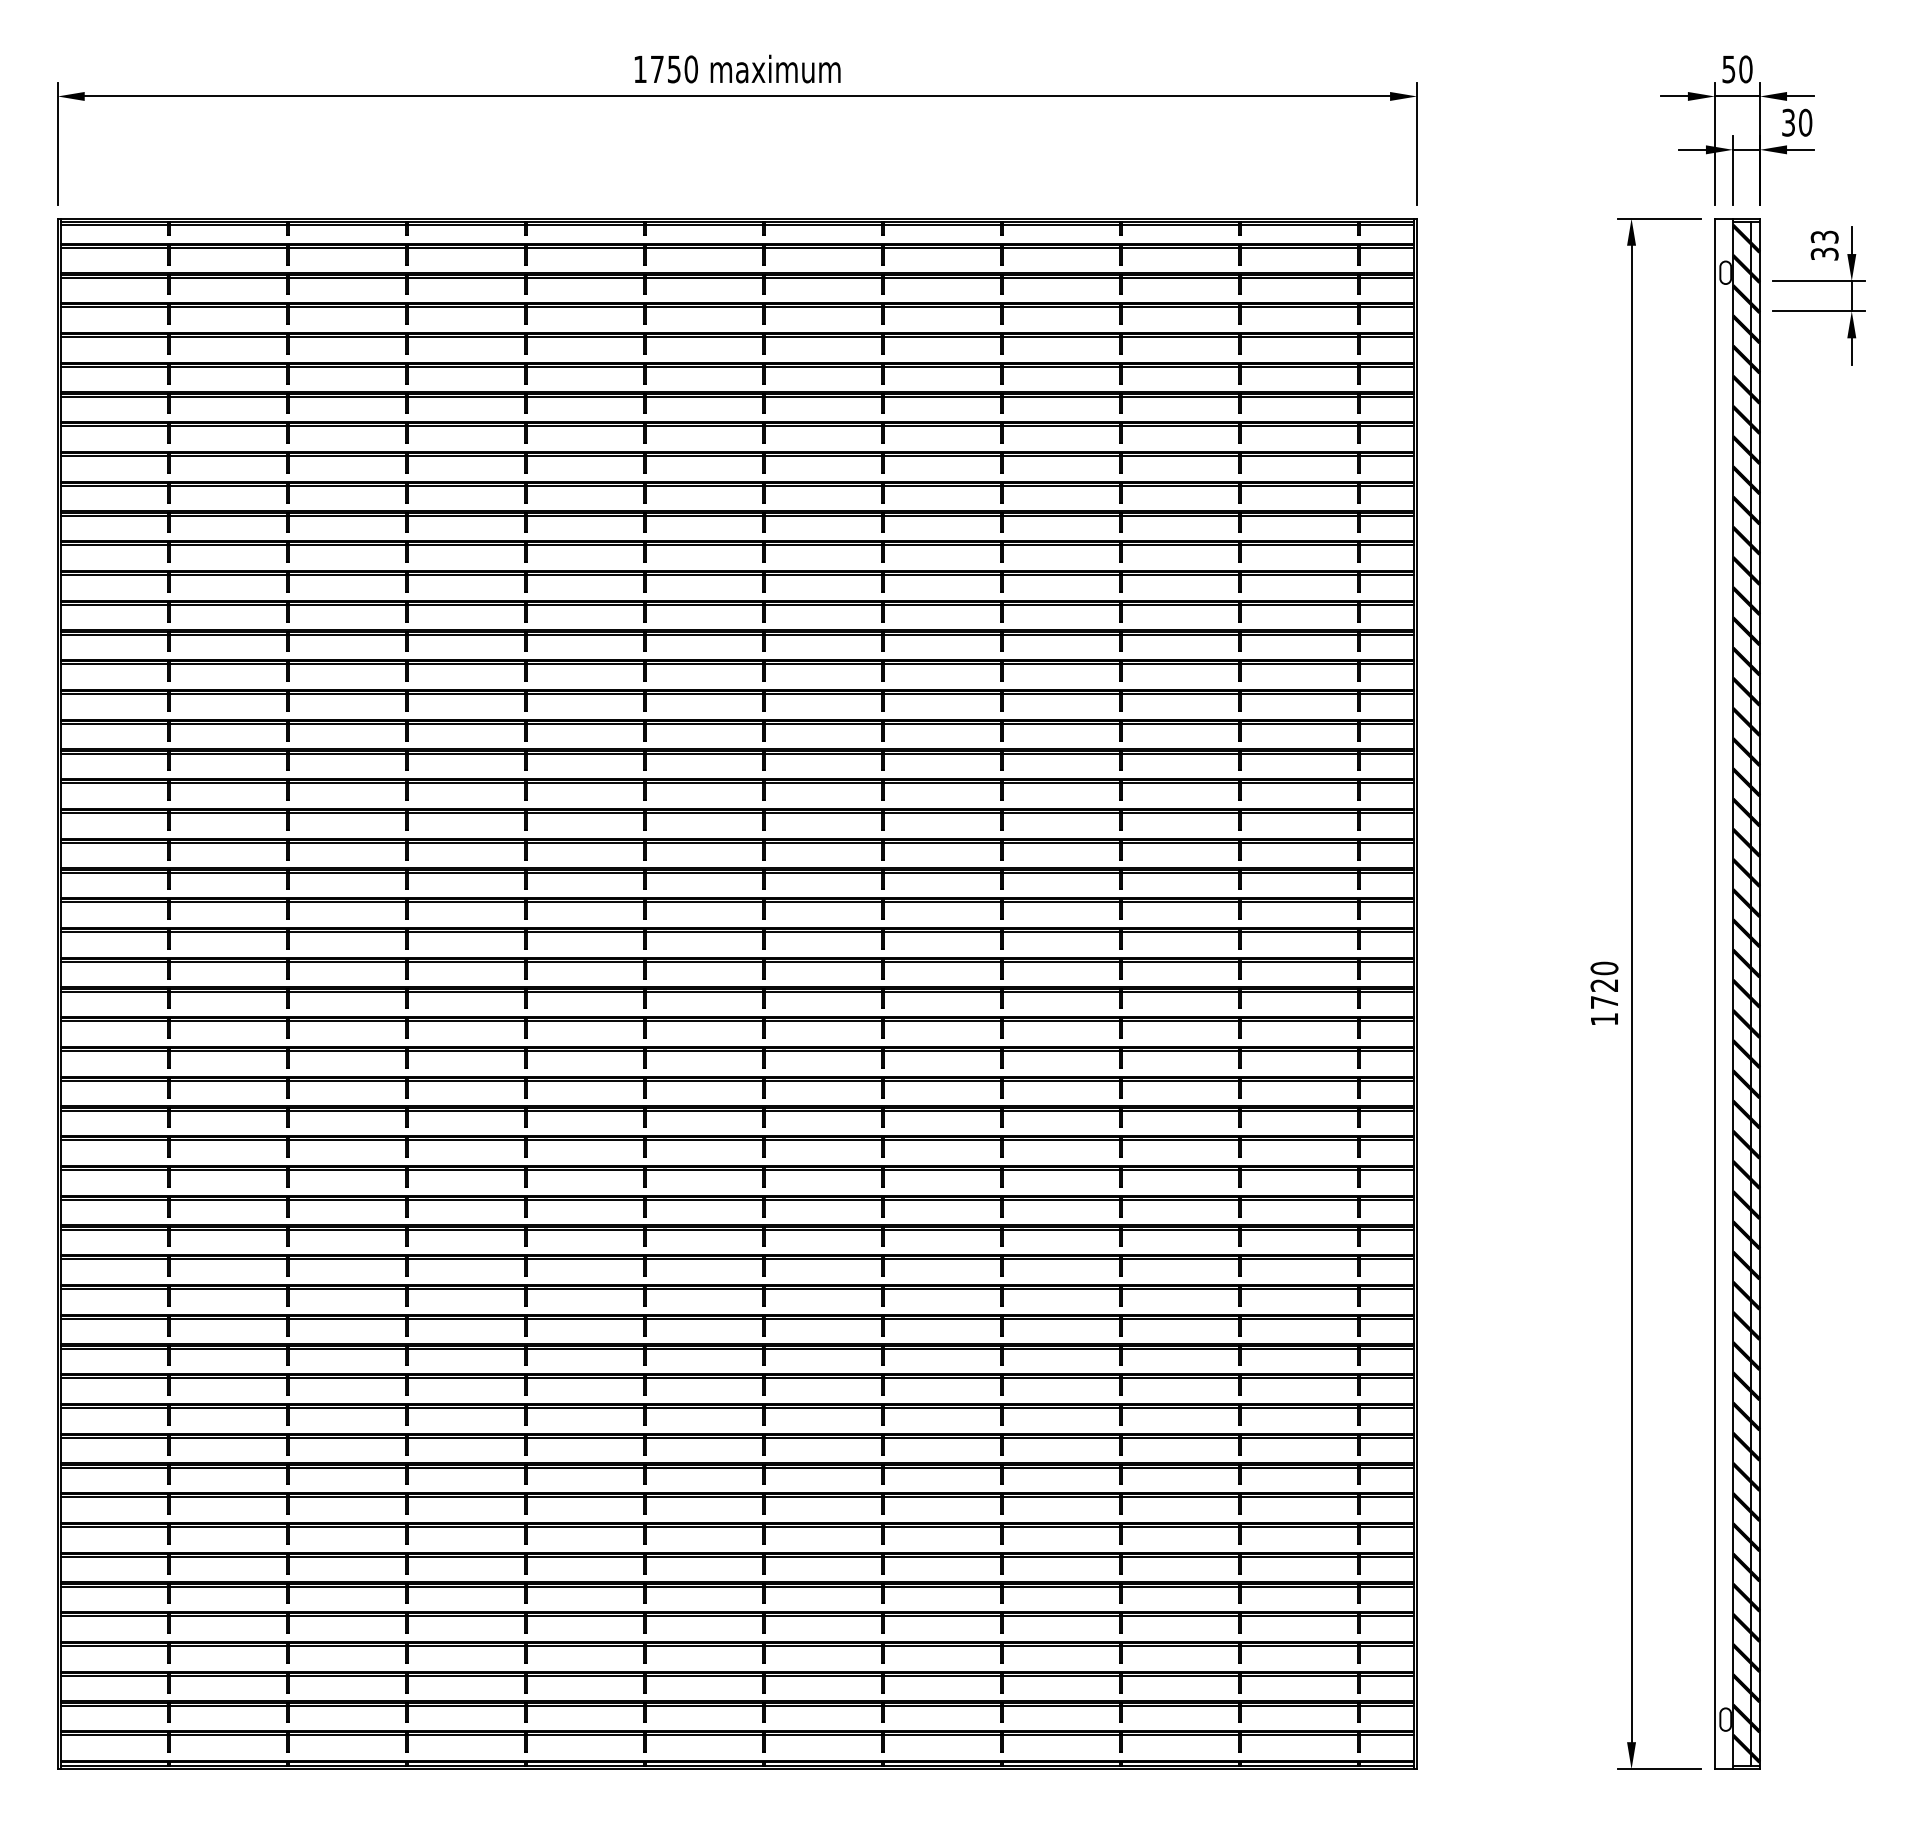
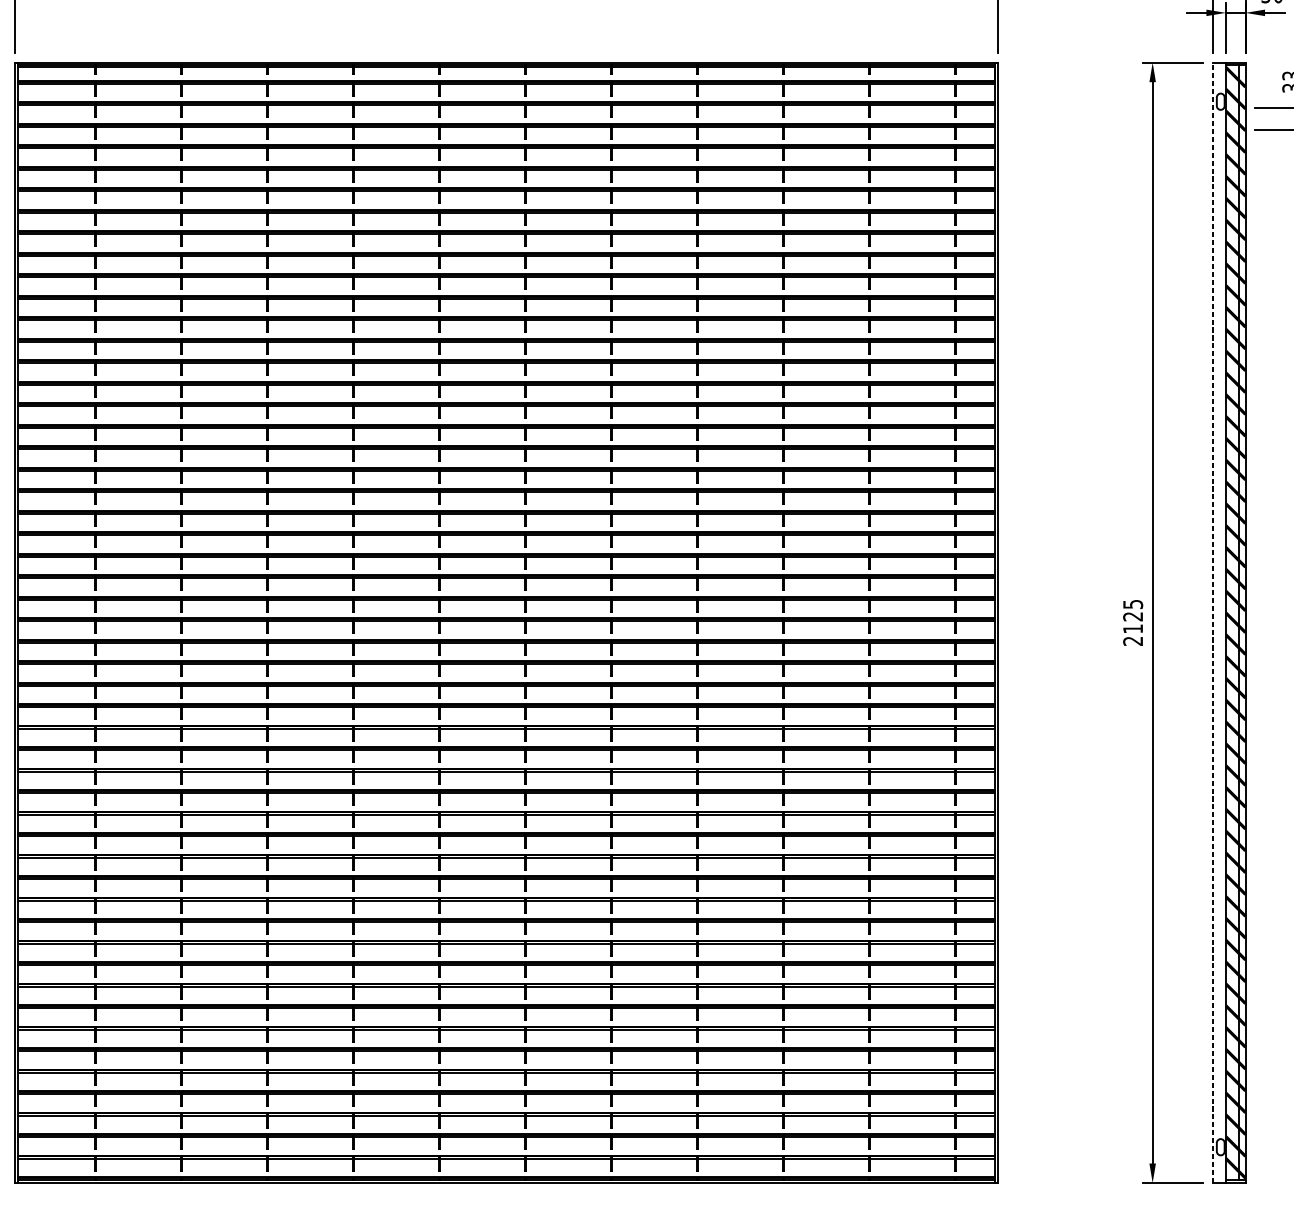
text: (1604, 993) -> (1133, 622), 1720 -> 2125
line: (1714, 993) -> (1212, 622), solid -> dashed

